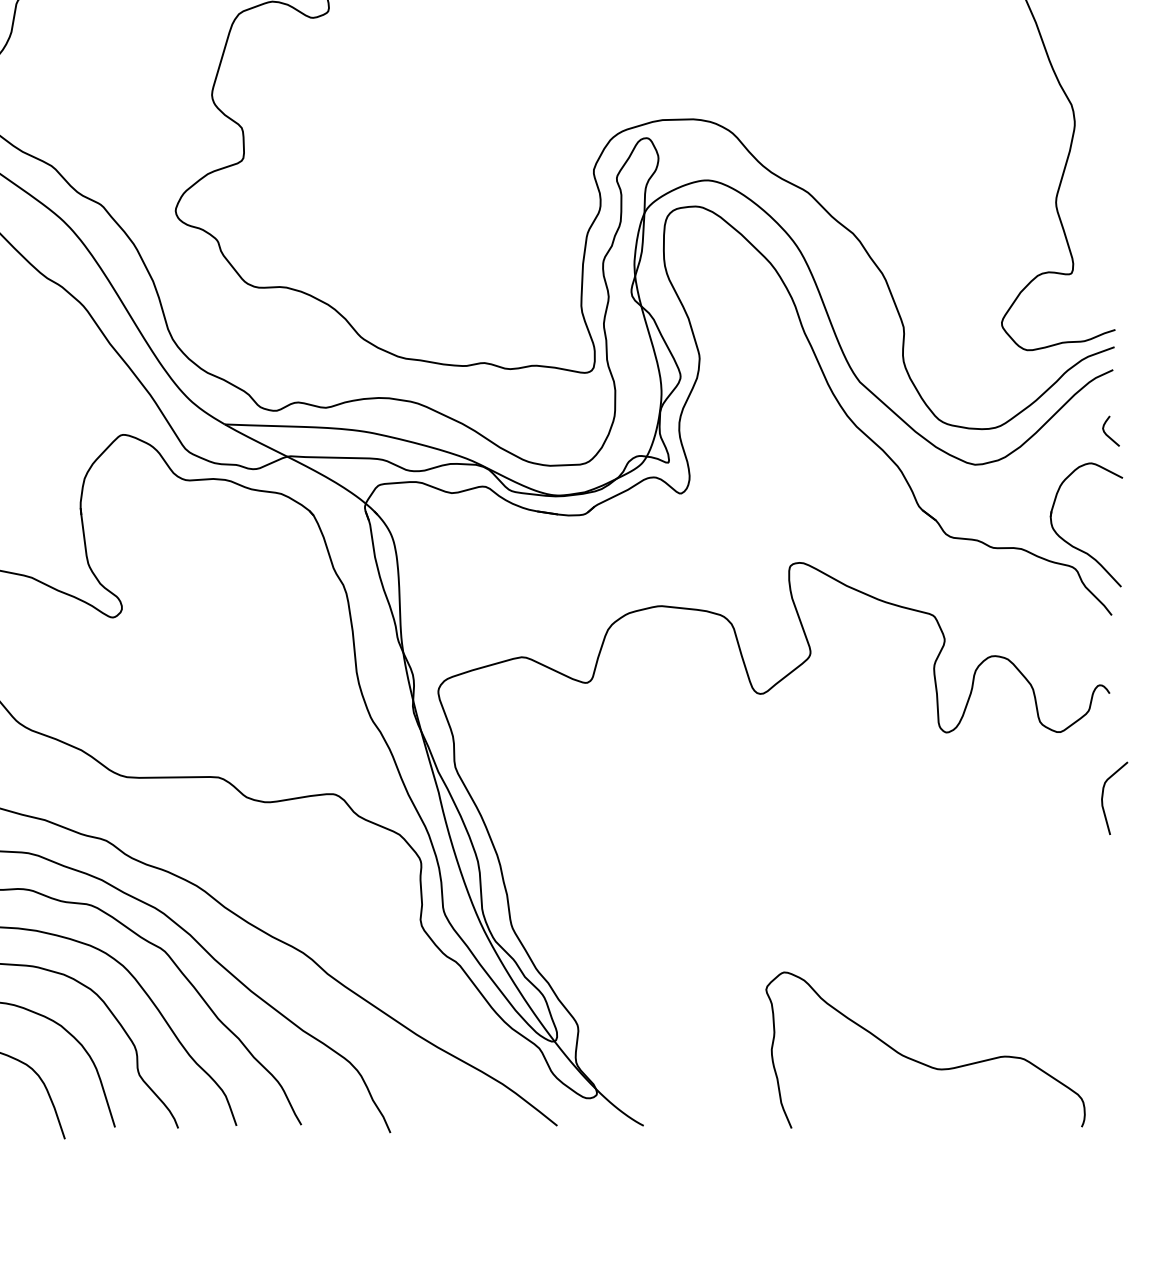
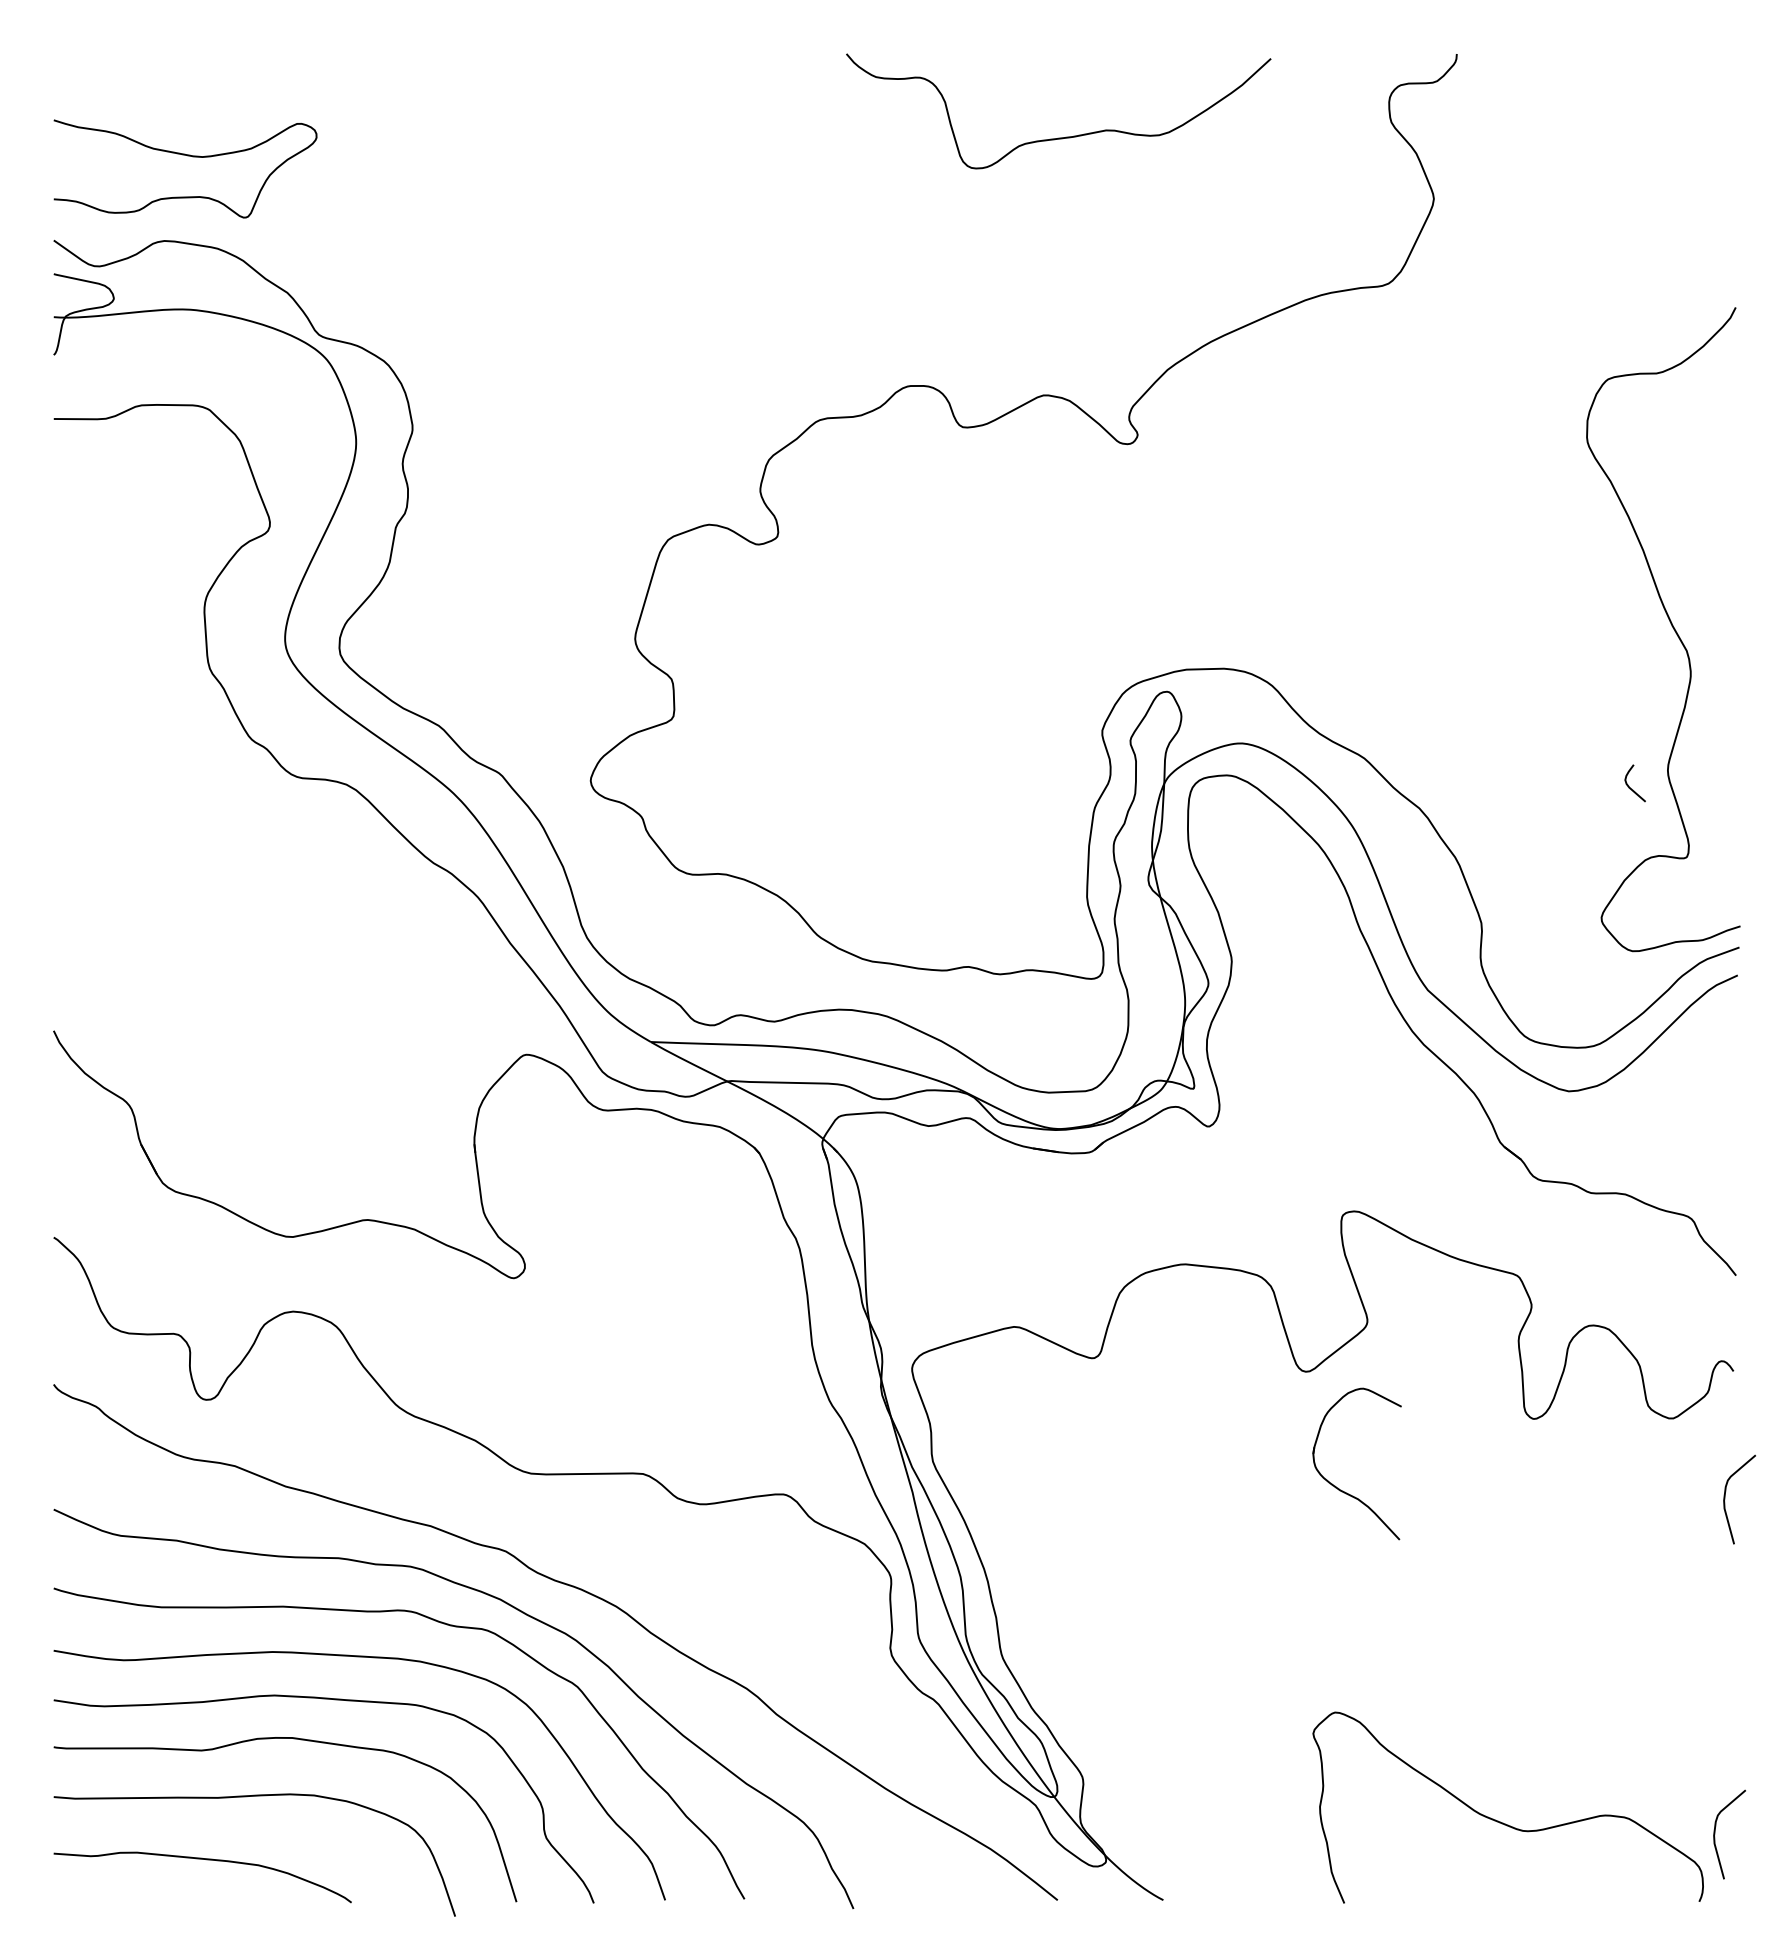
curve: (1107, 434) -> (1630, 787), moved
part: (1072, 544) -> (1339, 1488), moved
curve: (1094, 1072) -> (1715, 1834), added

